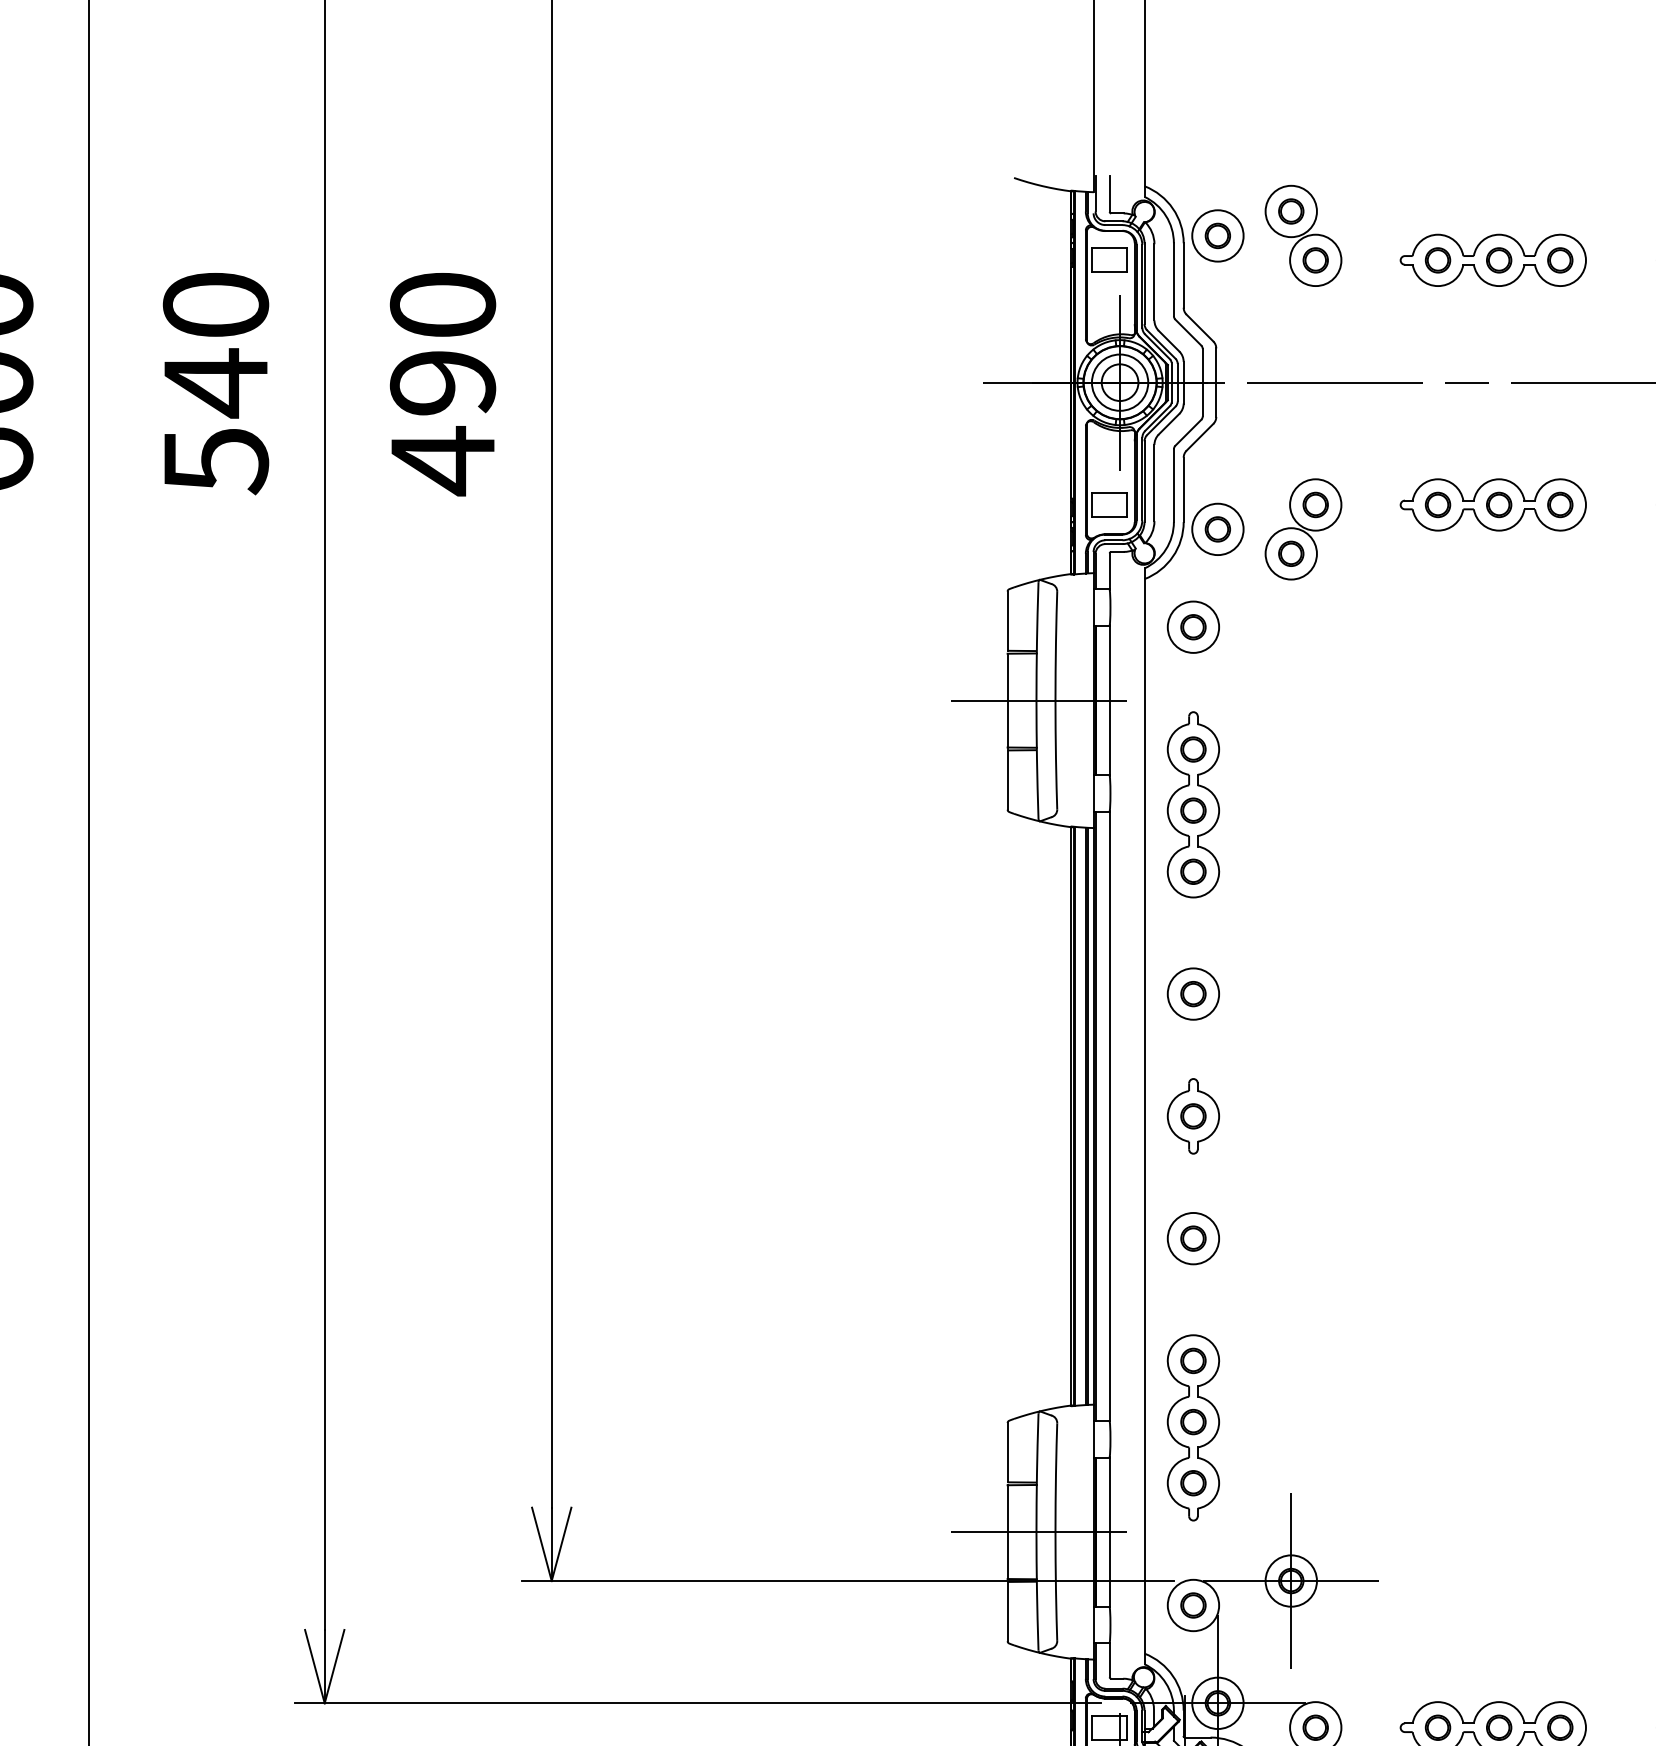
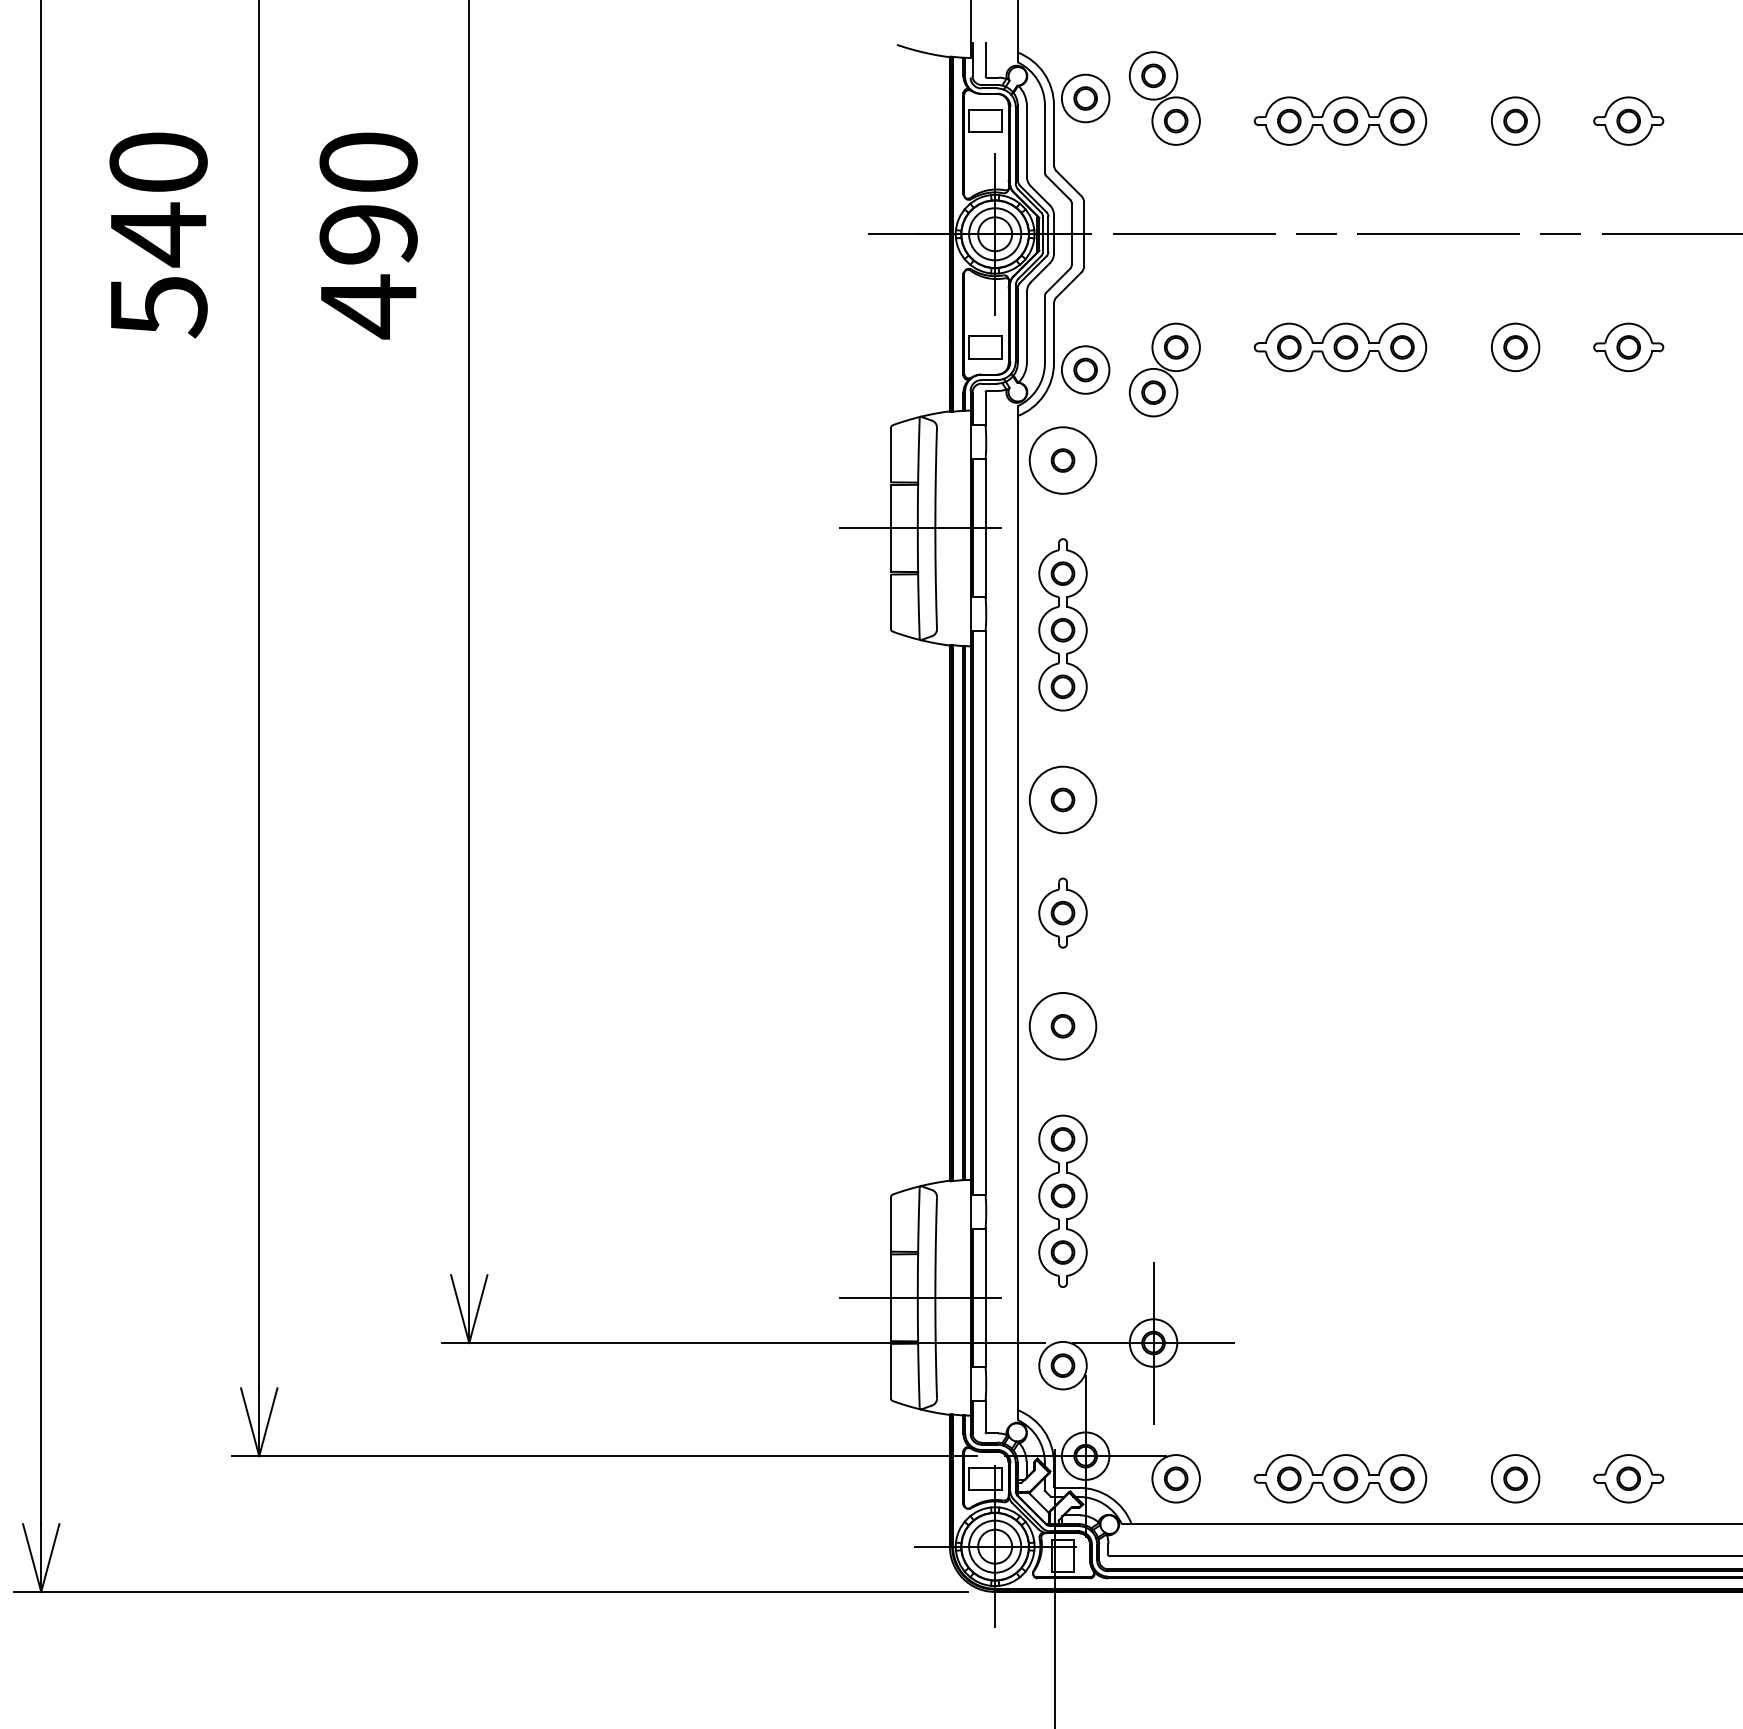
circle: (1192, 627) -> (1062, 460), size x1.4
circle: (1192, 993) -> (1062, 799), size x1.4
circle: (1192, 1238) -> (1062, 1026), size x1.4

